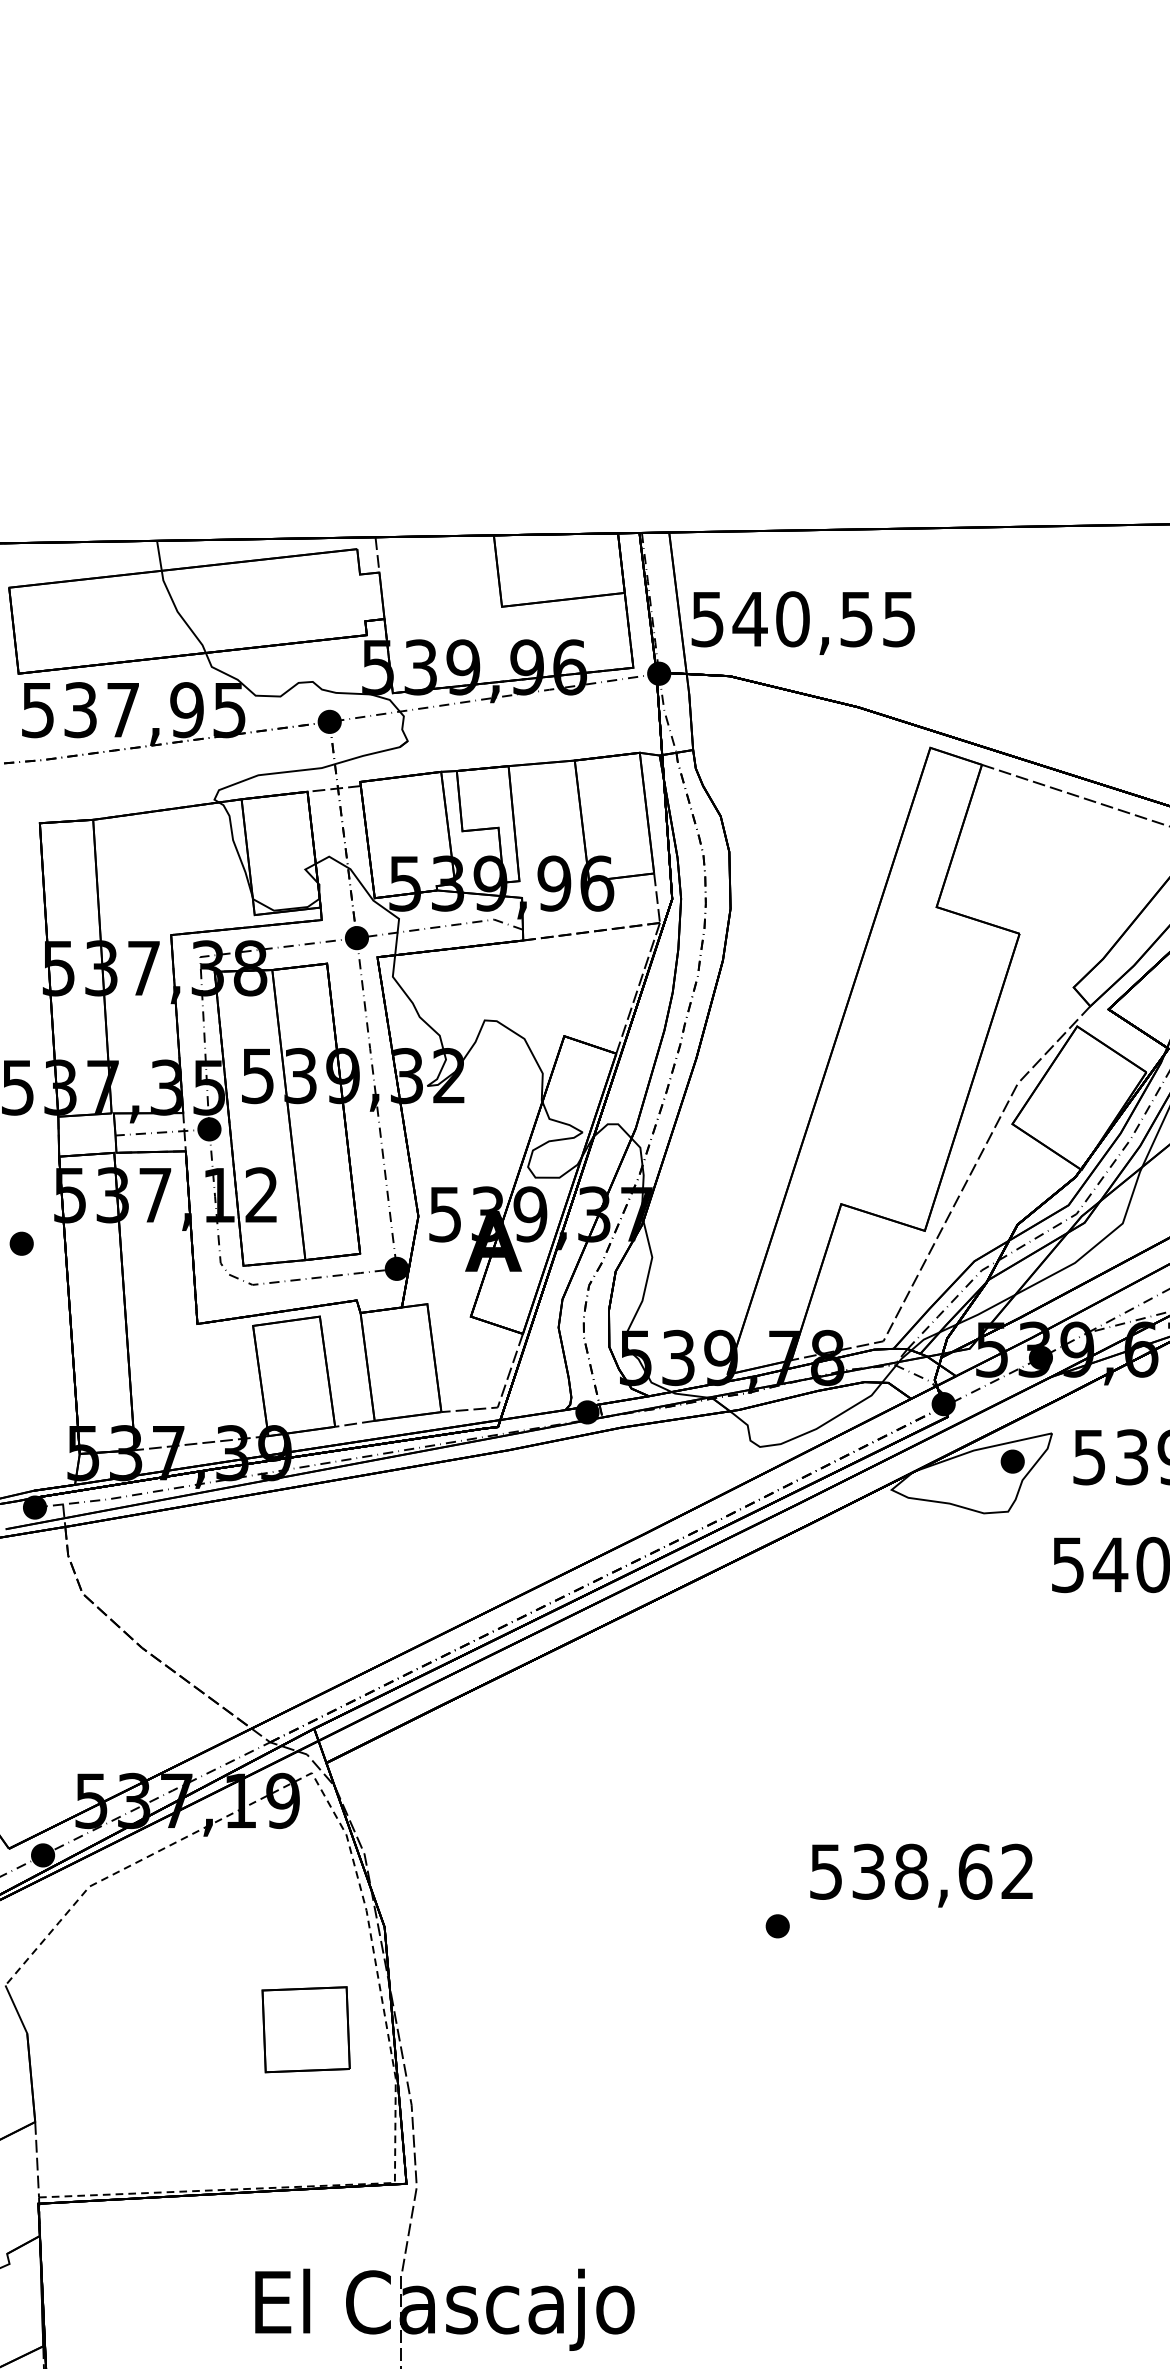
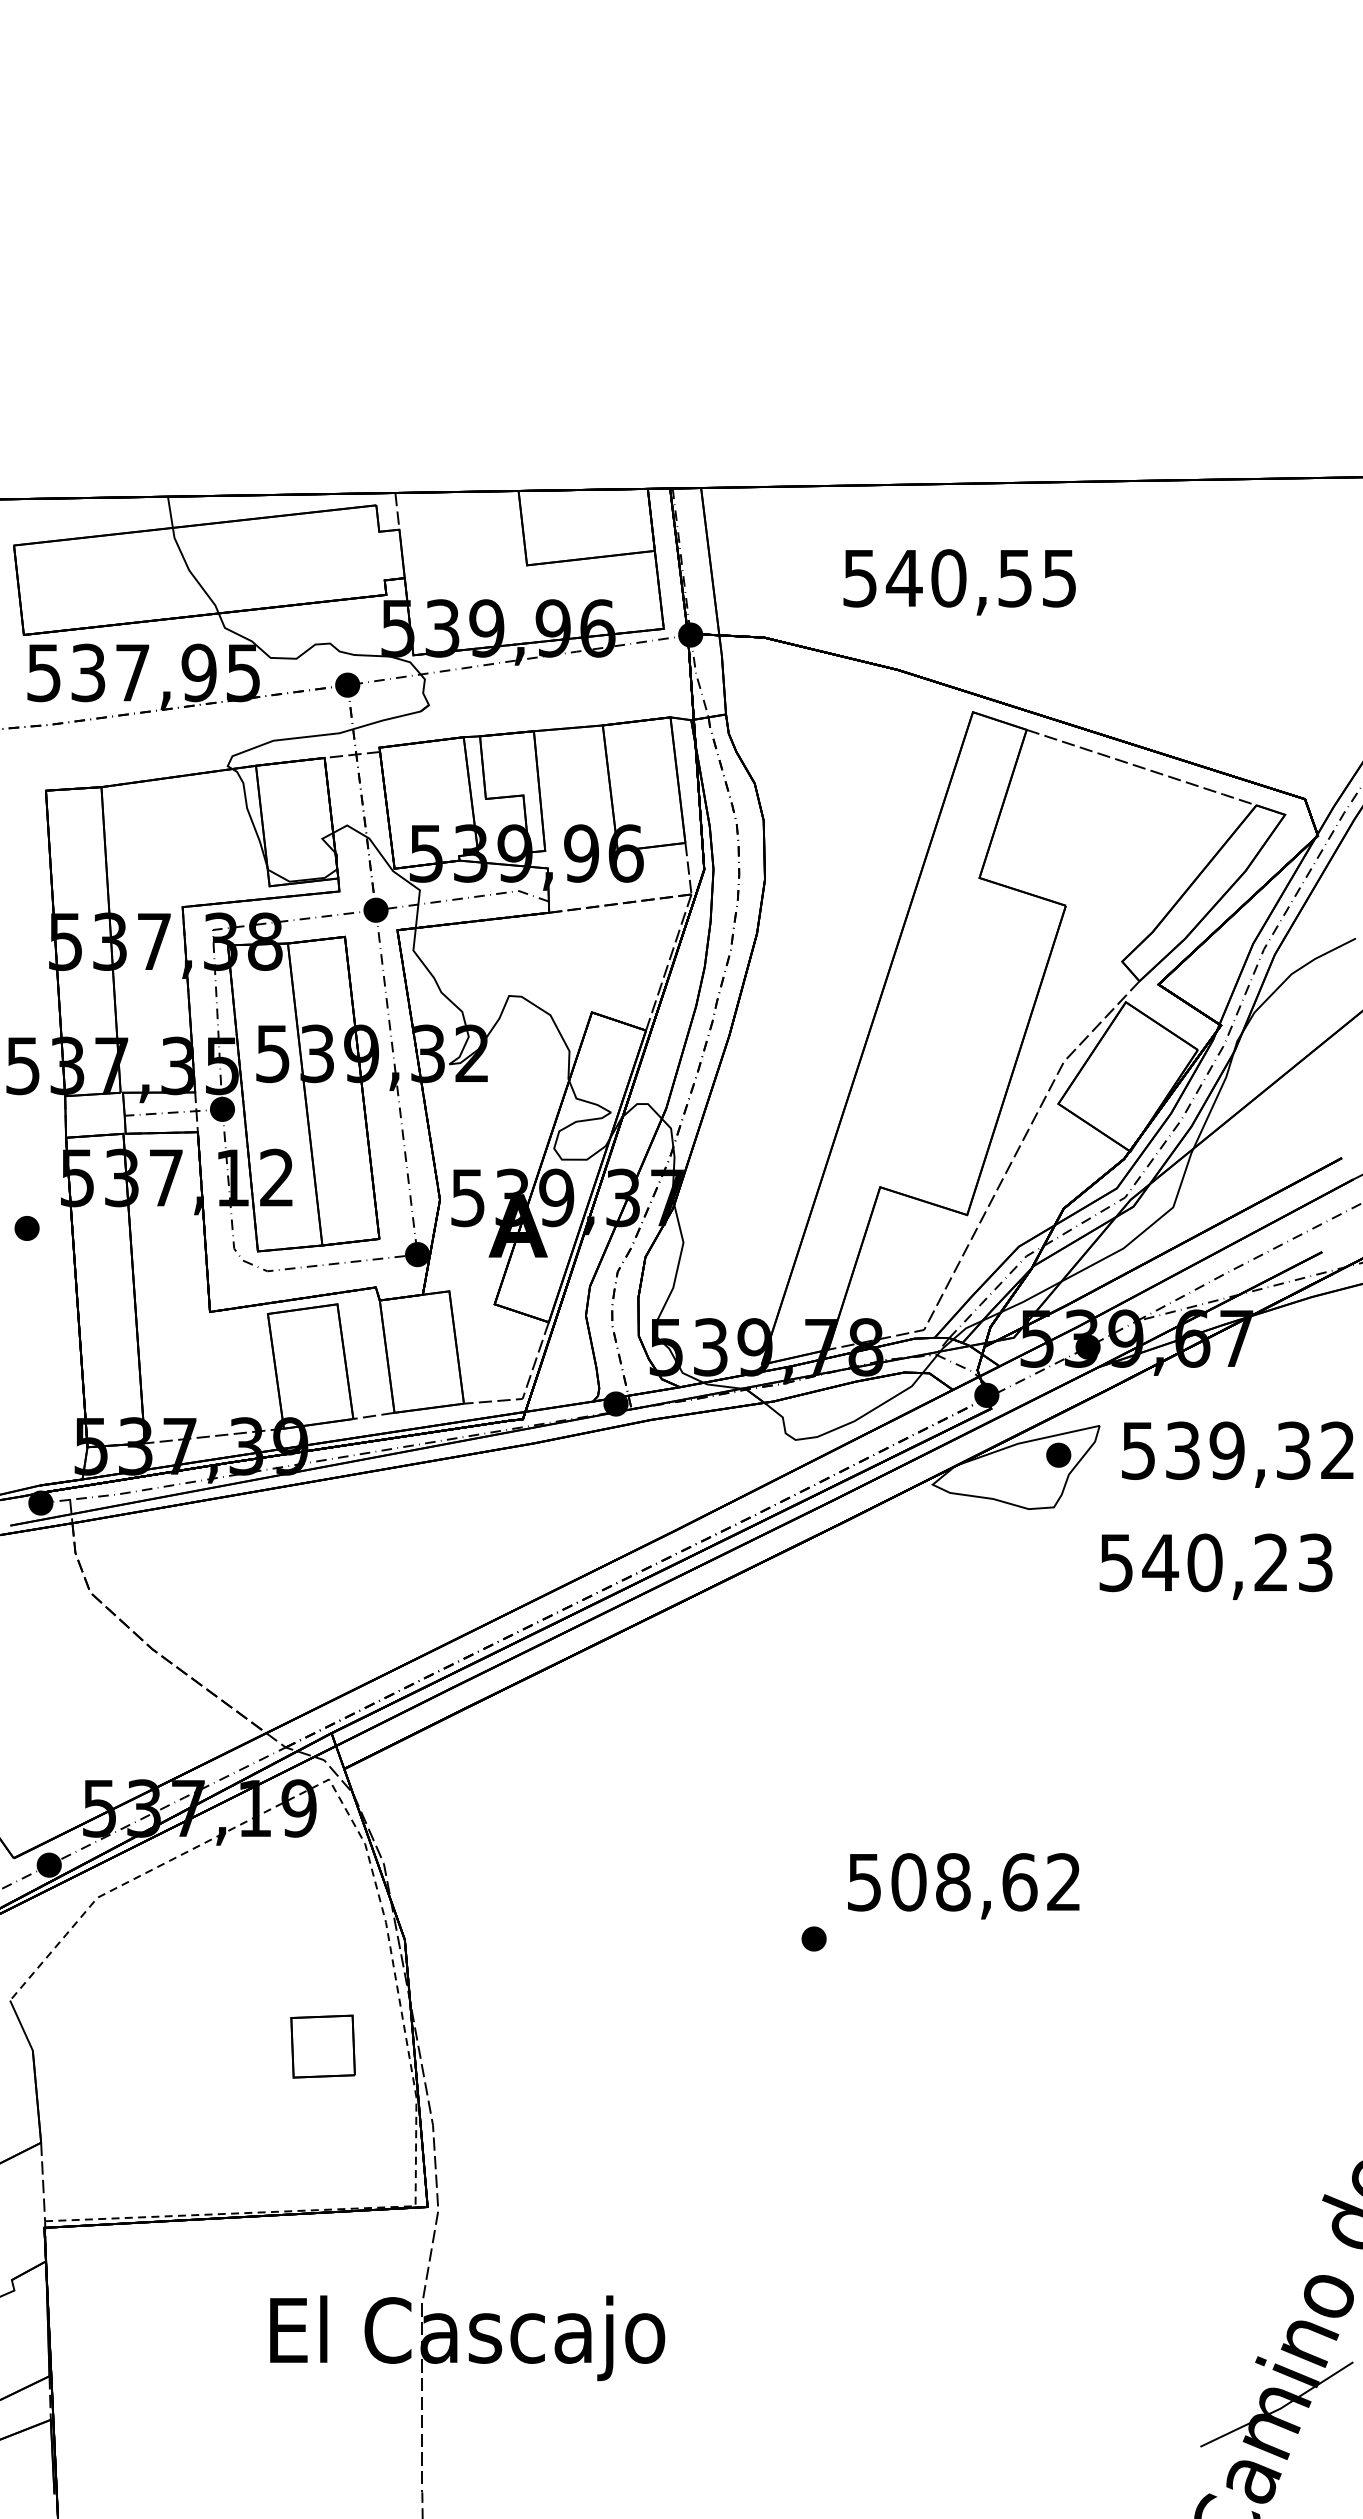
text: (803, 623) -> (959, 582), moved
text: (868, 1872) -> (908, 1882), 538,62 -> 508,62
part: (305, 2029) -> (322, 2046), size x0.7

